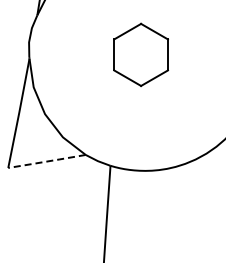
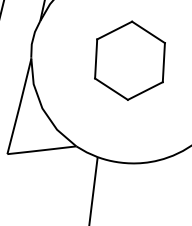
part: (140, 54) -> (129, 60), size x1.43
line: (46, 161) -> (41, 150), dashed -> solid

